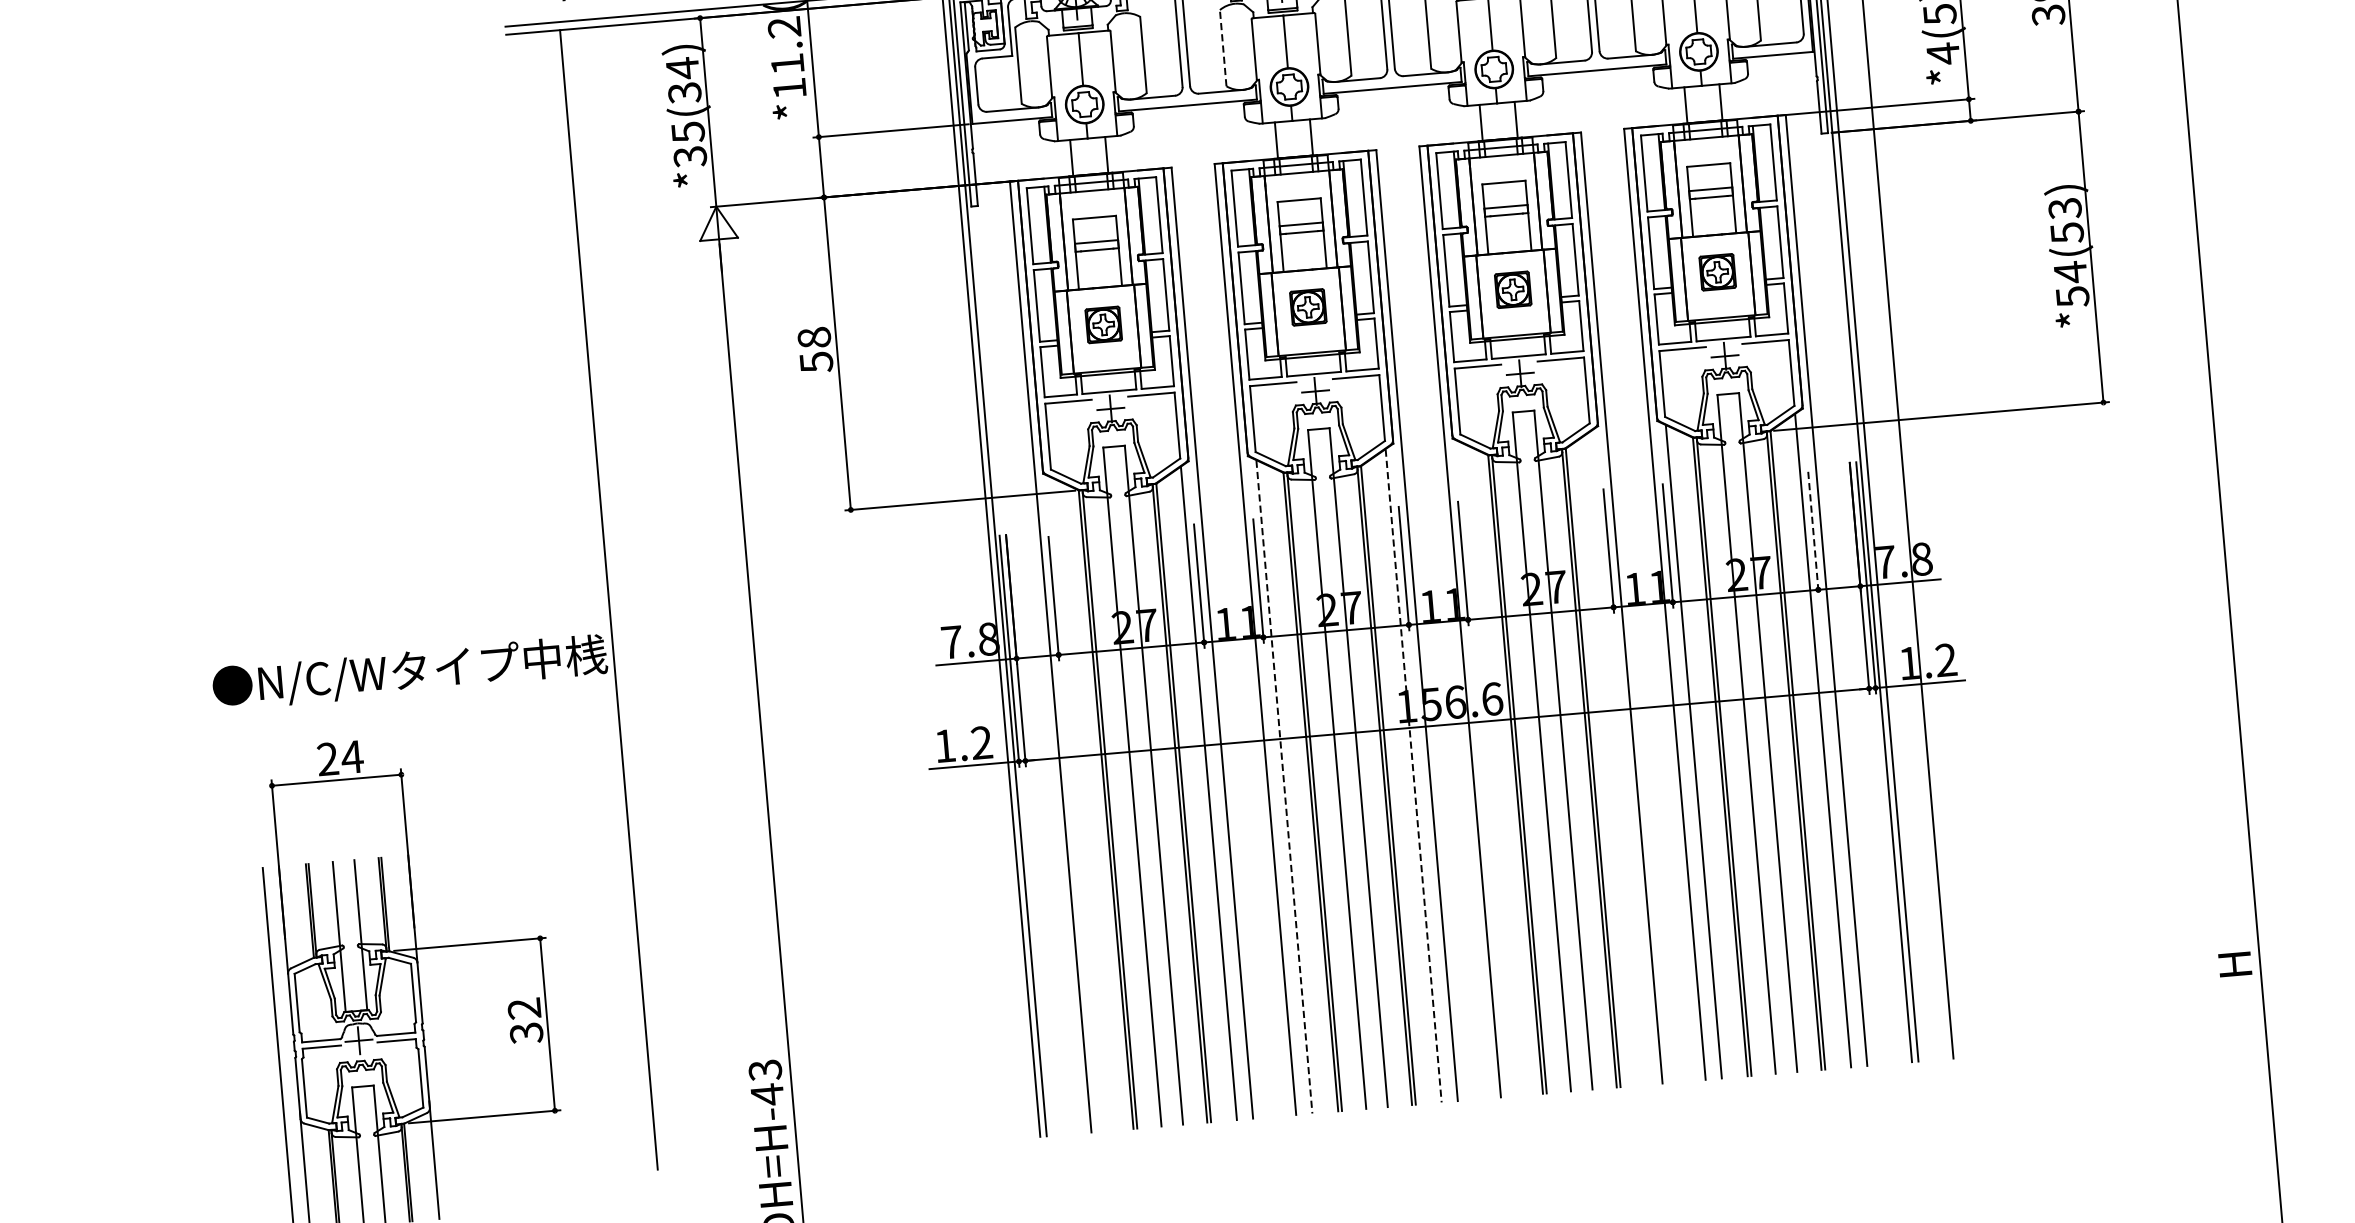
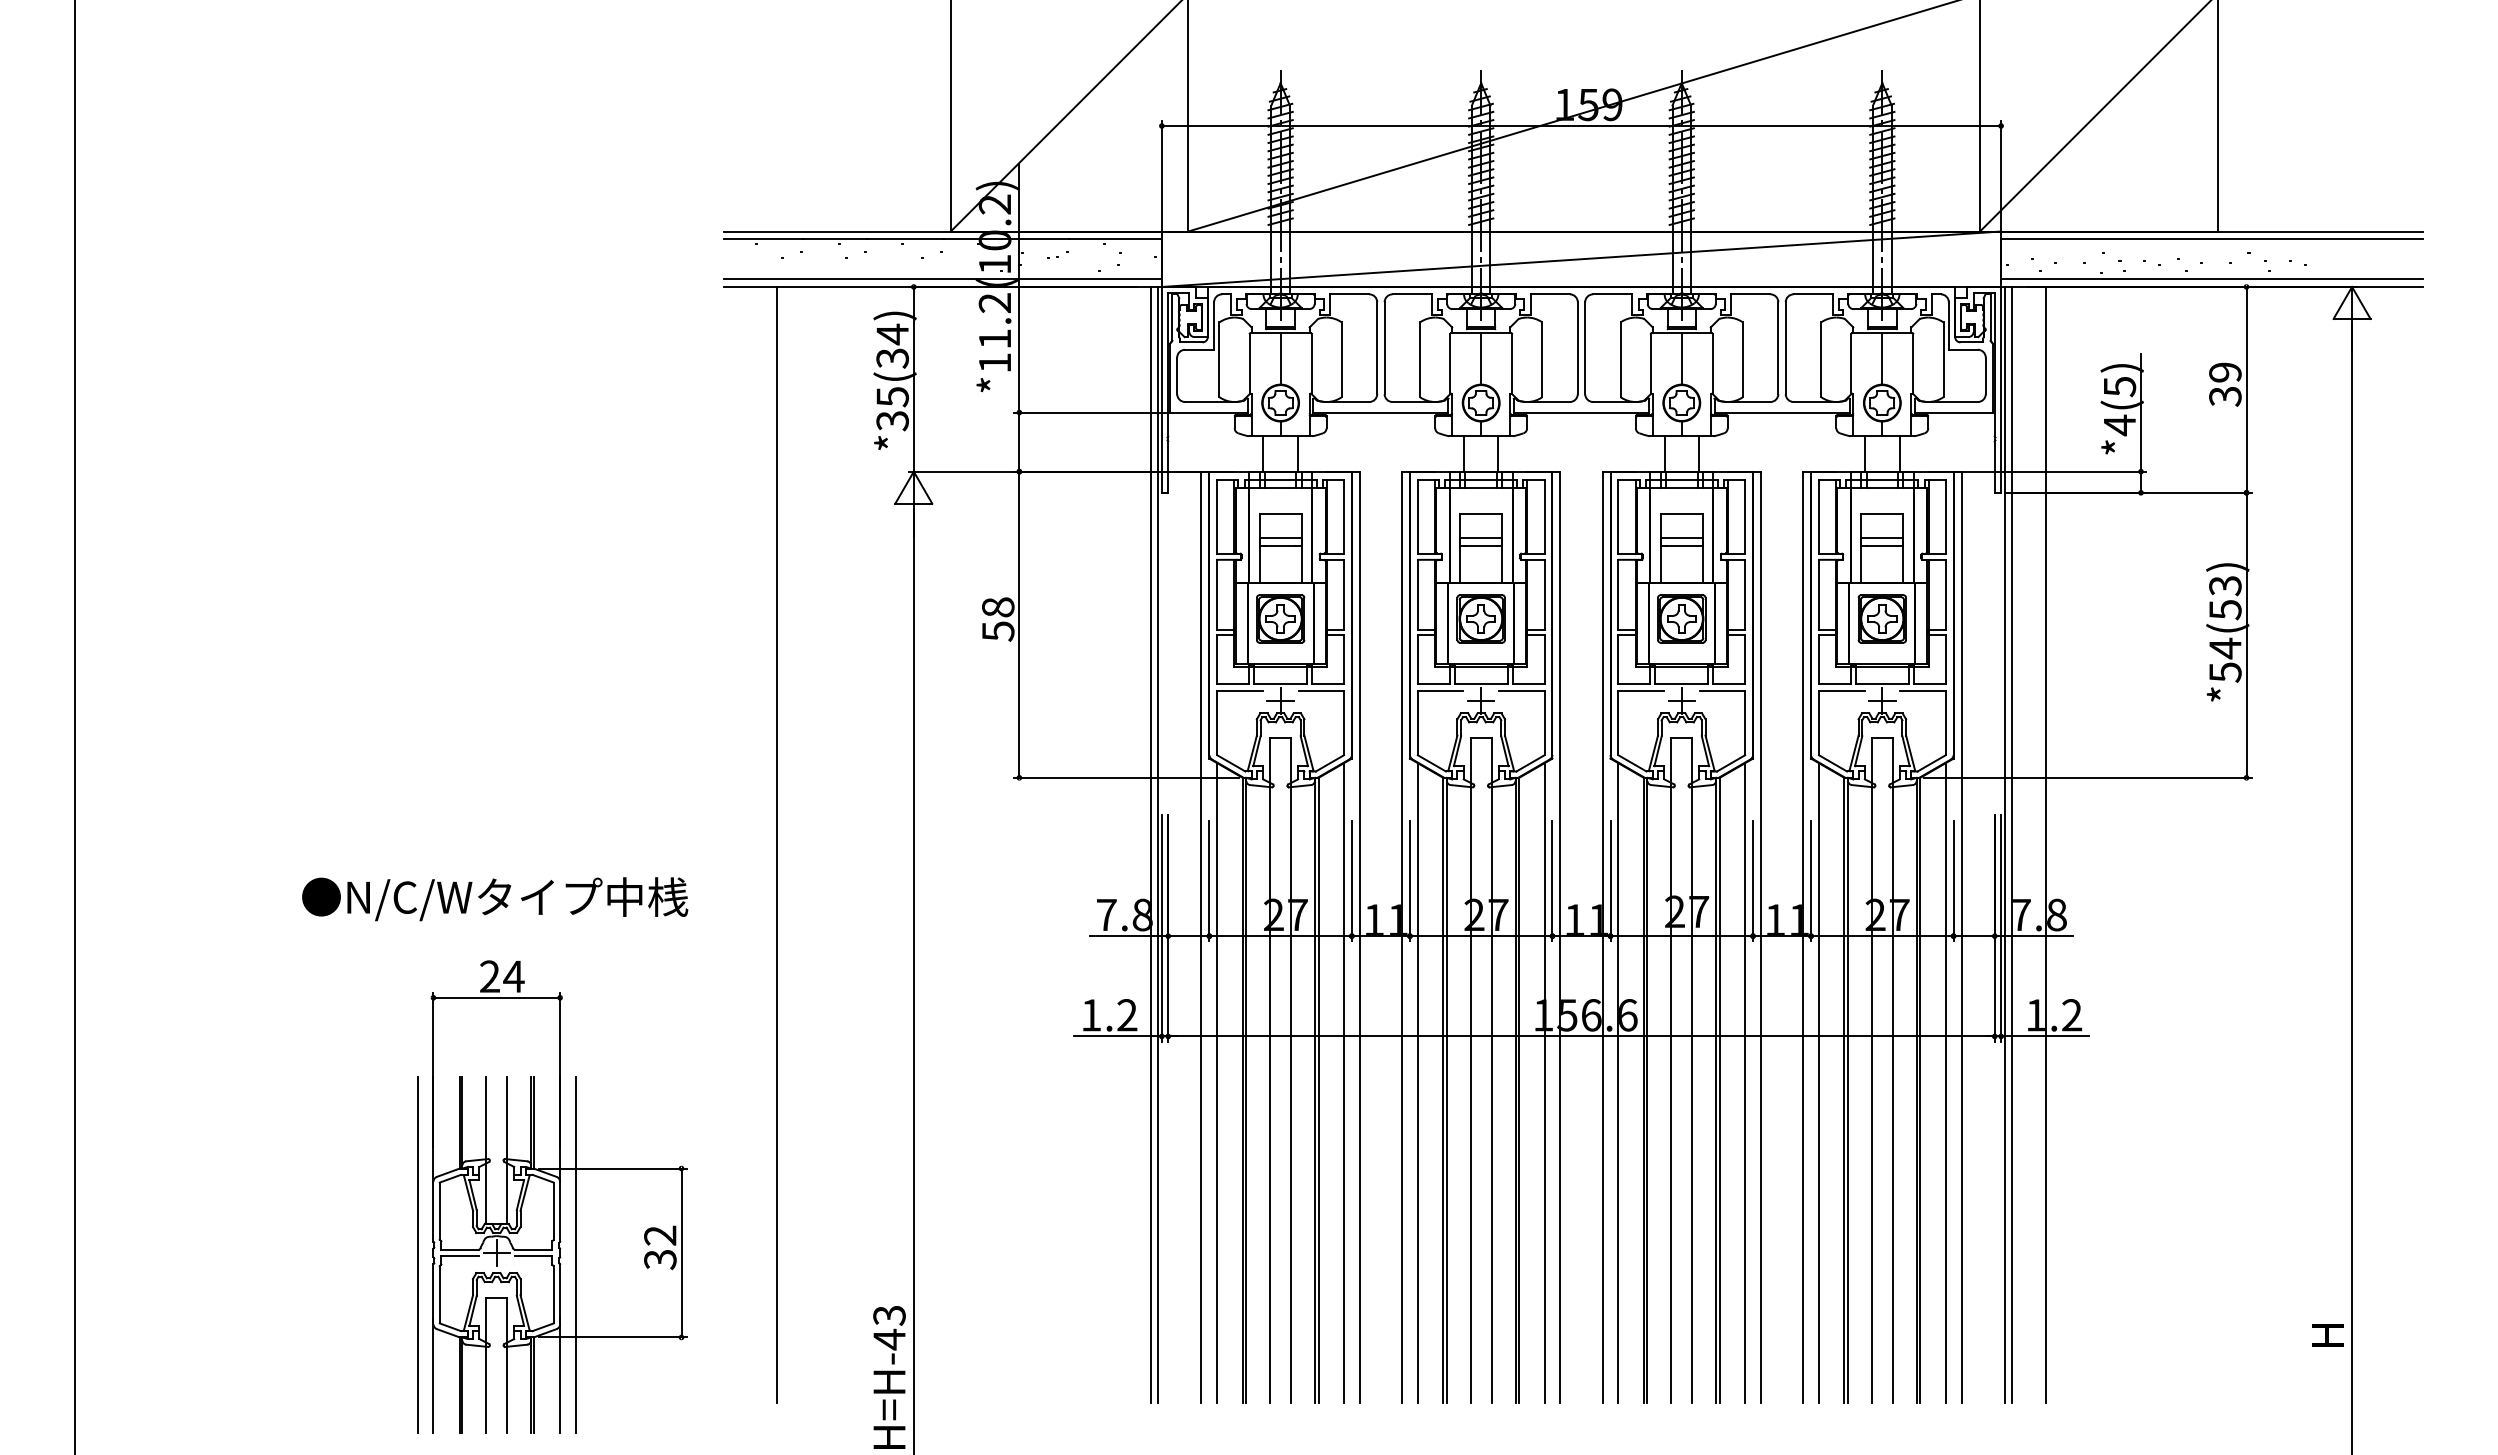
line: (1222, 47) -> (1419, 359), dashed -> solid
part: (1716, 271) -> (1881, 618), size x1.43
part: (1512, 289) -> (1681, 618), size x1.43
part: (1307, 306) -> (1480, 618), size x1.43
part: (1103, 324) -> (1280, 618), size x1.43
line: (1813, 534) -> (1953, 881), dashed -> solid
text: (410, 672) -> (495, 899), moved
line: (1618, 758) -> (1745, 1083), added
line: (1489, 769) -> (1618, 1083), added
line: (1413, 776) -> (1544, 1083), dashed -> solid
line: (1284, 787) -> (1417, 1083), dashed -> solid
line: (1079, 804) -> (1217, 1083), added
line: (439, 1035) -> (575, 1254), added

